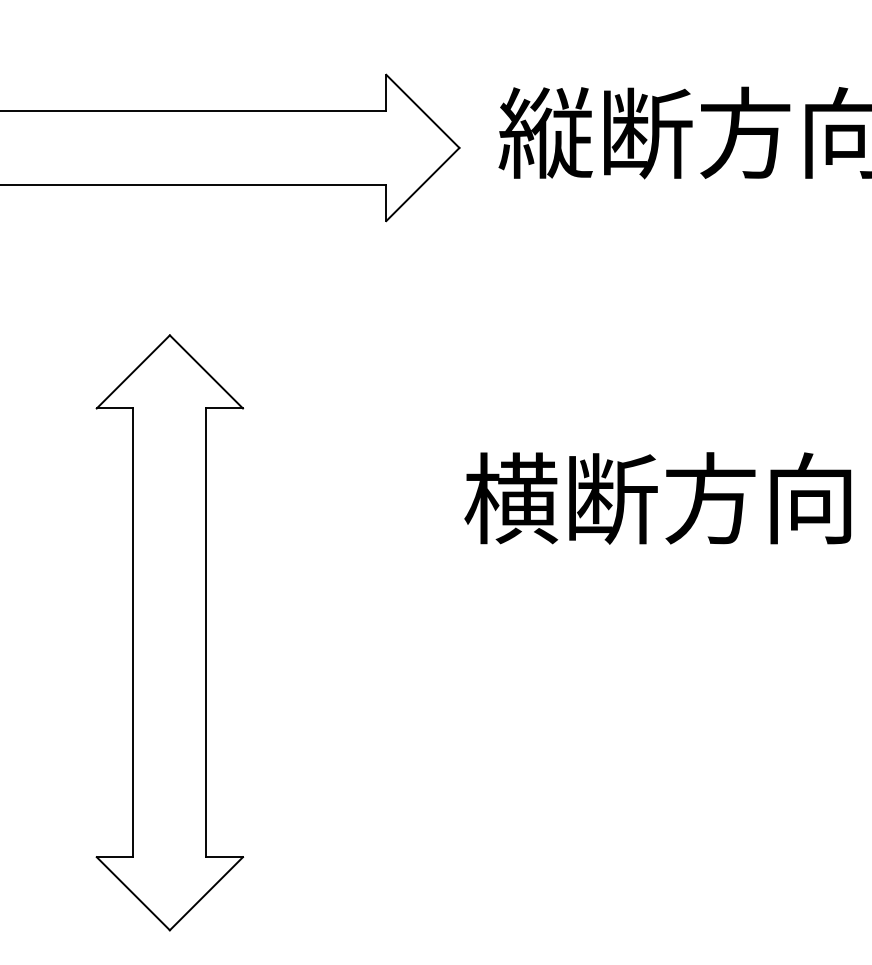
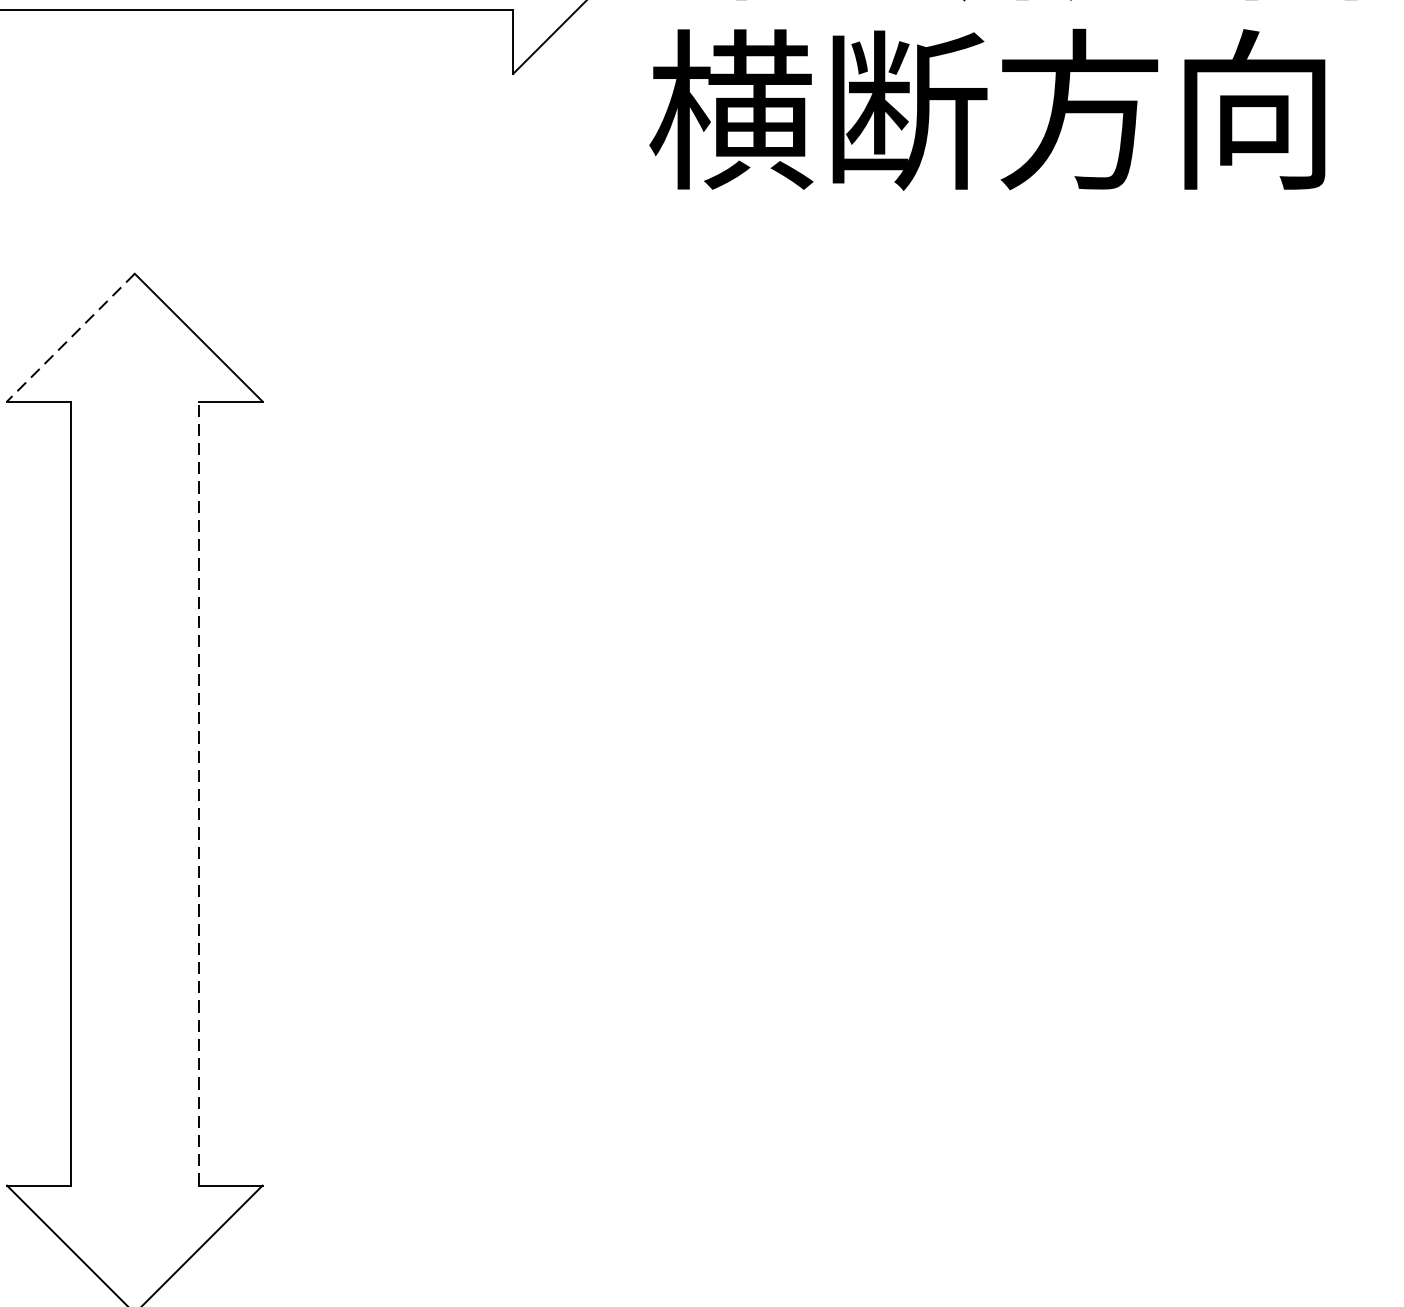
line: (133, 371) -> (71, 336), solid -> dashed
text: (657, 498) -> (986, 109), moved
line: (206, 632) -> (198, 793), solid -> dashed

